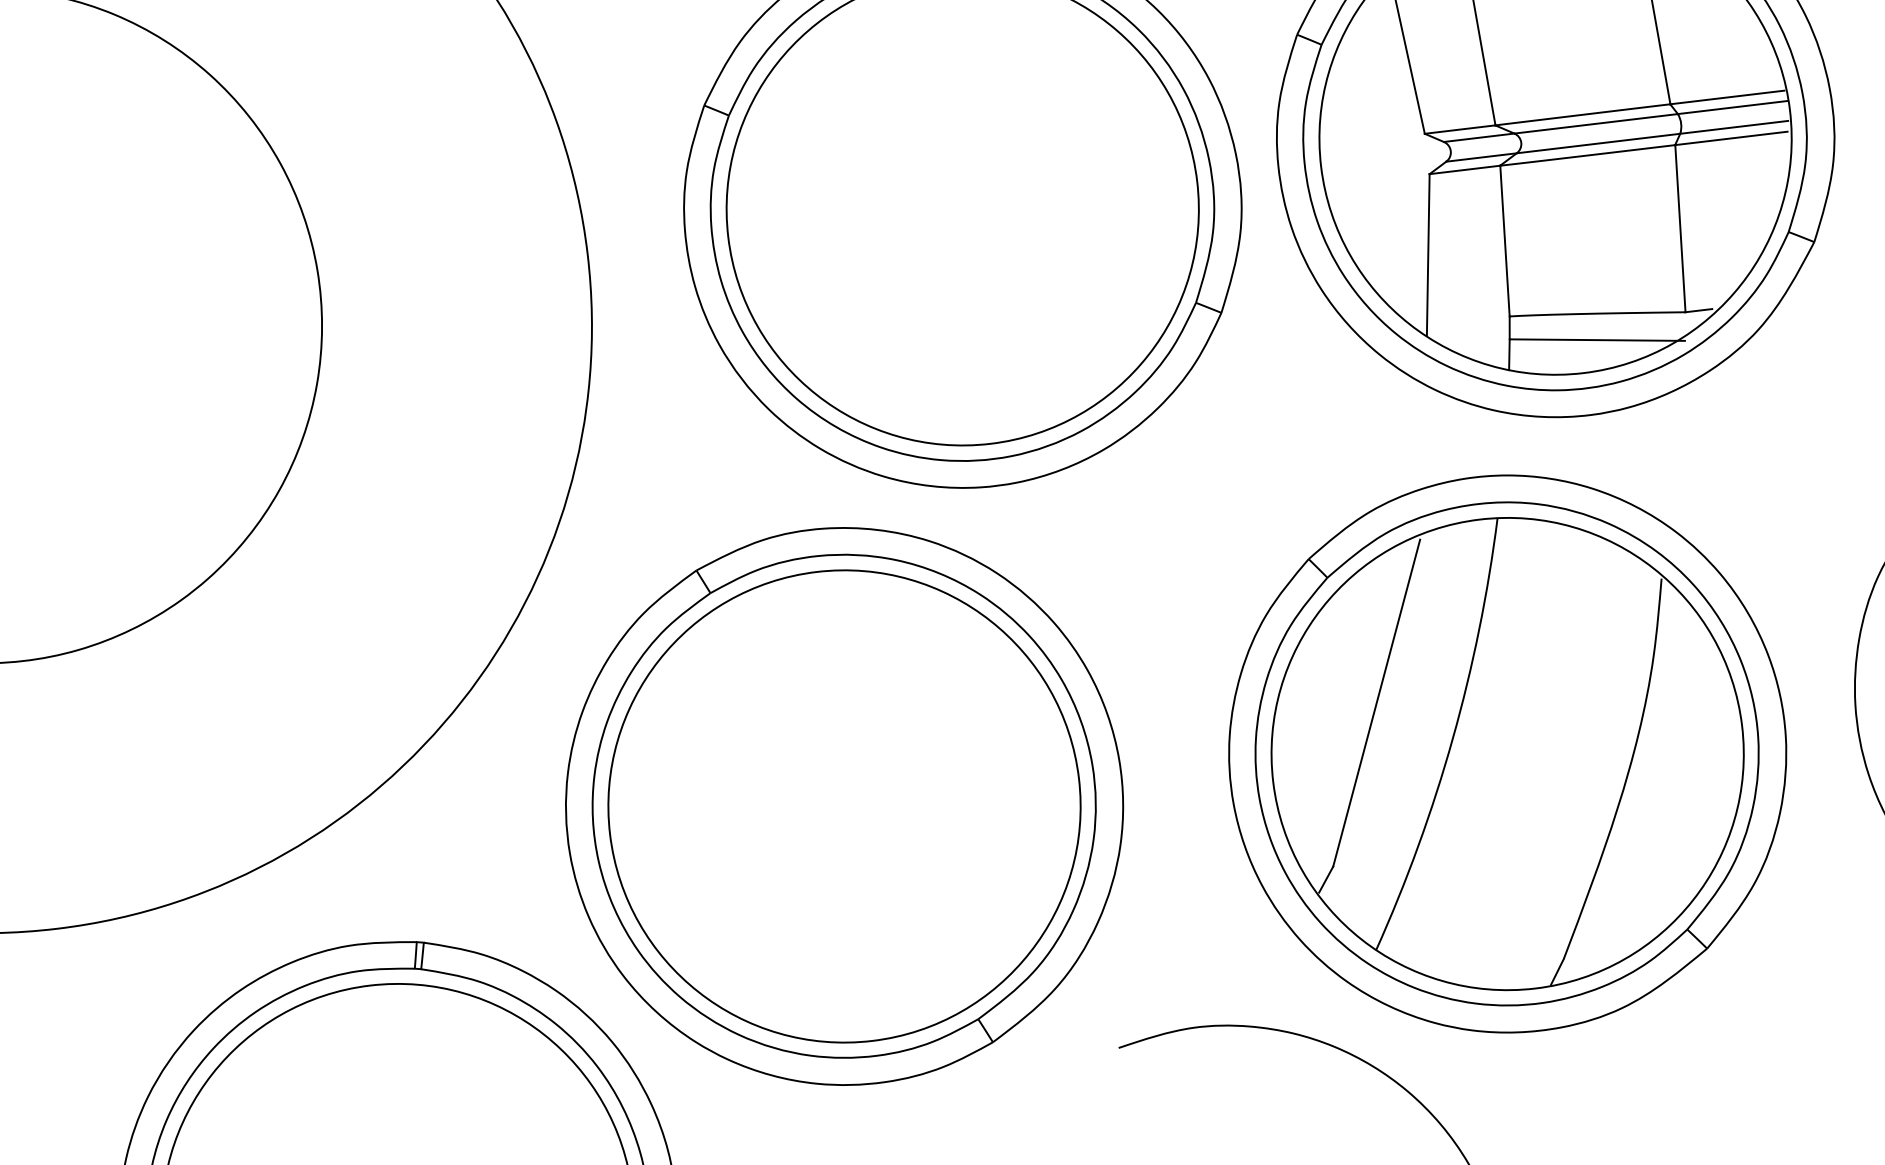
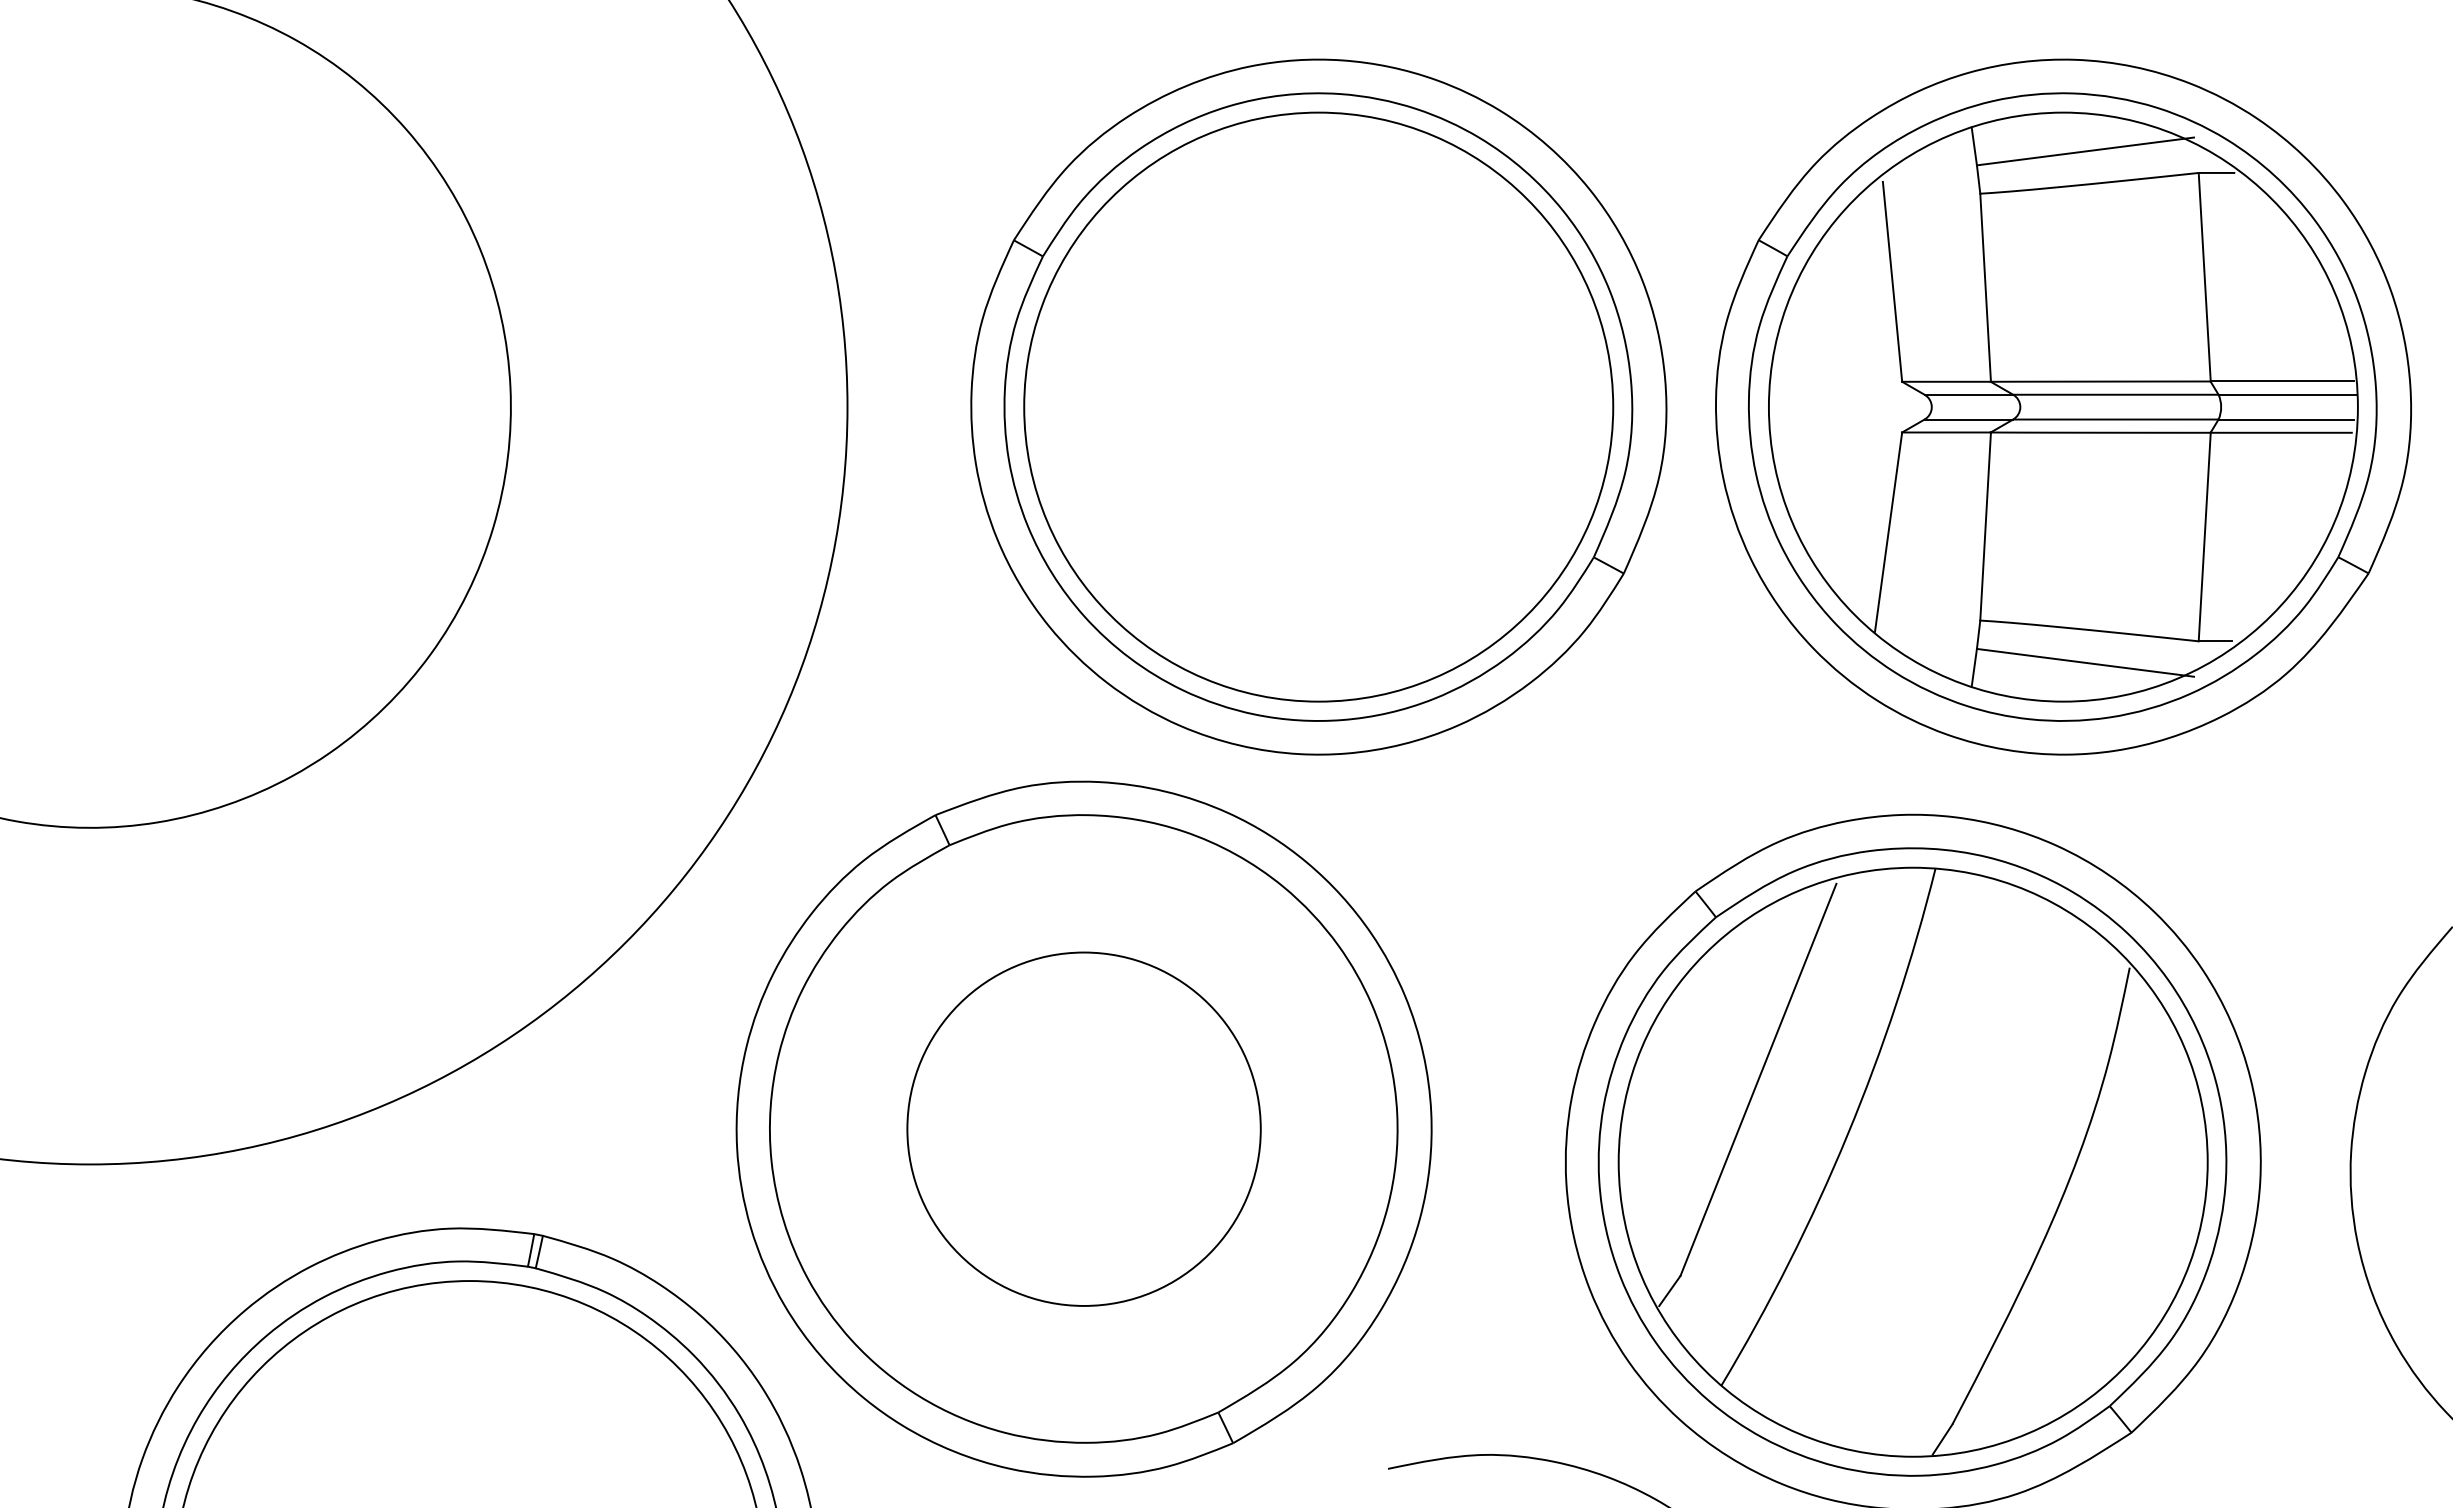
circle: (843, 805) -> (1083, 1128), size x0.6

